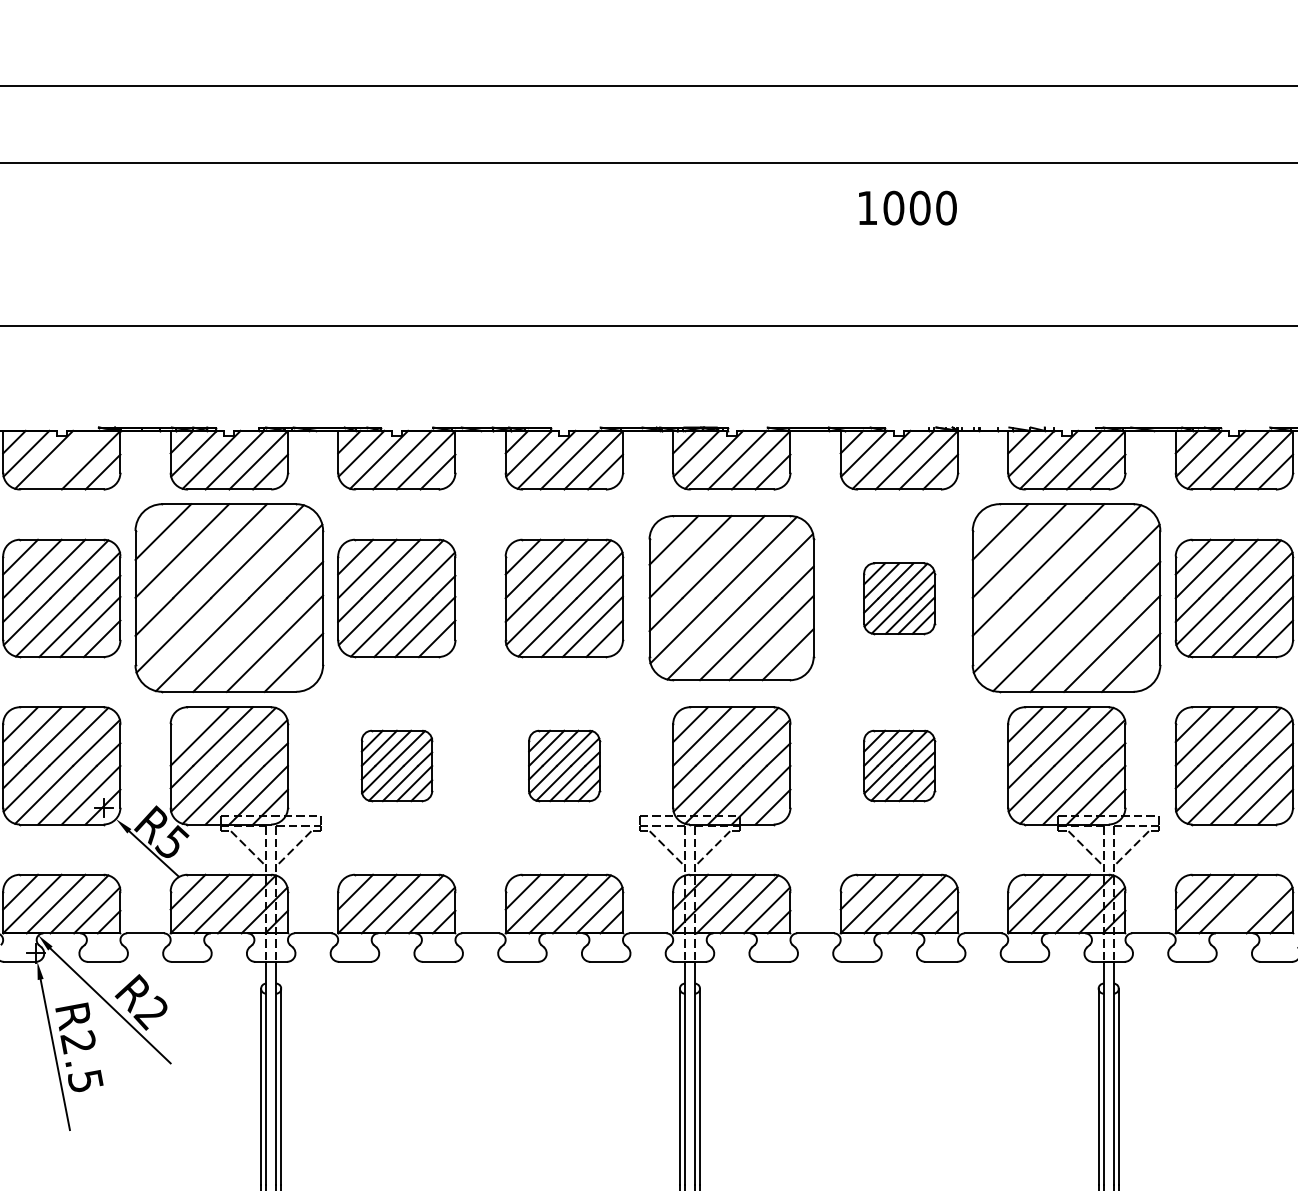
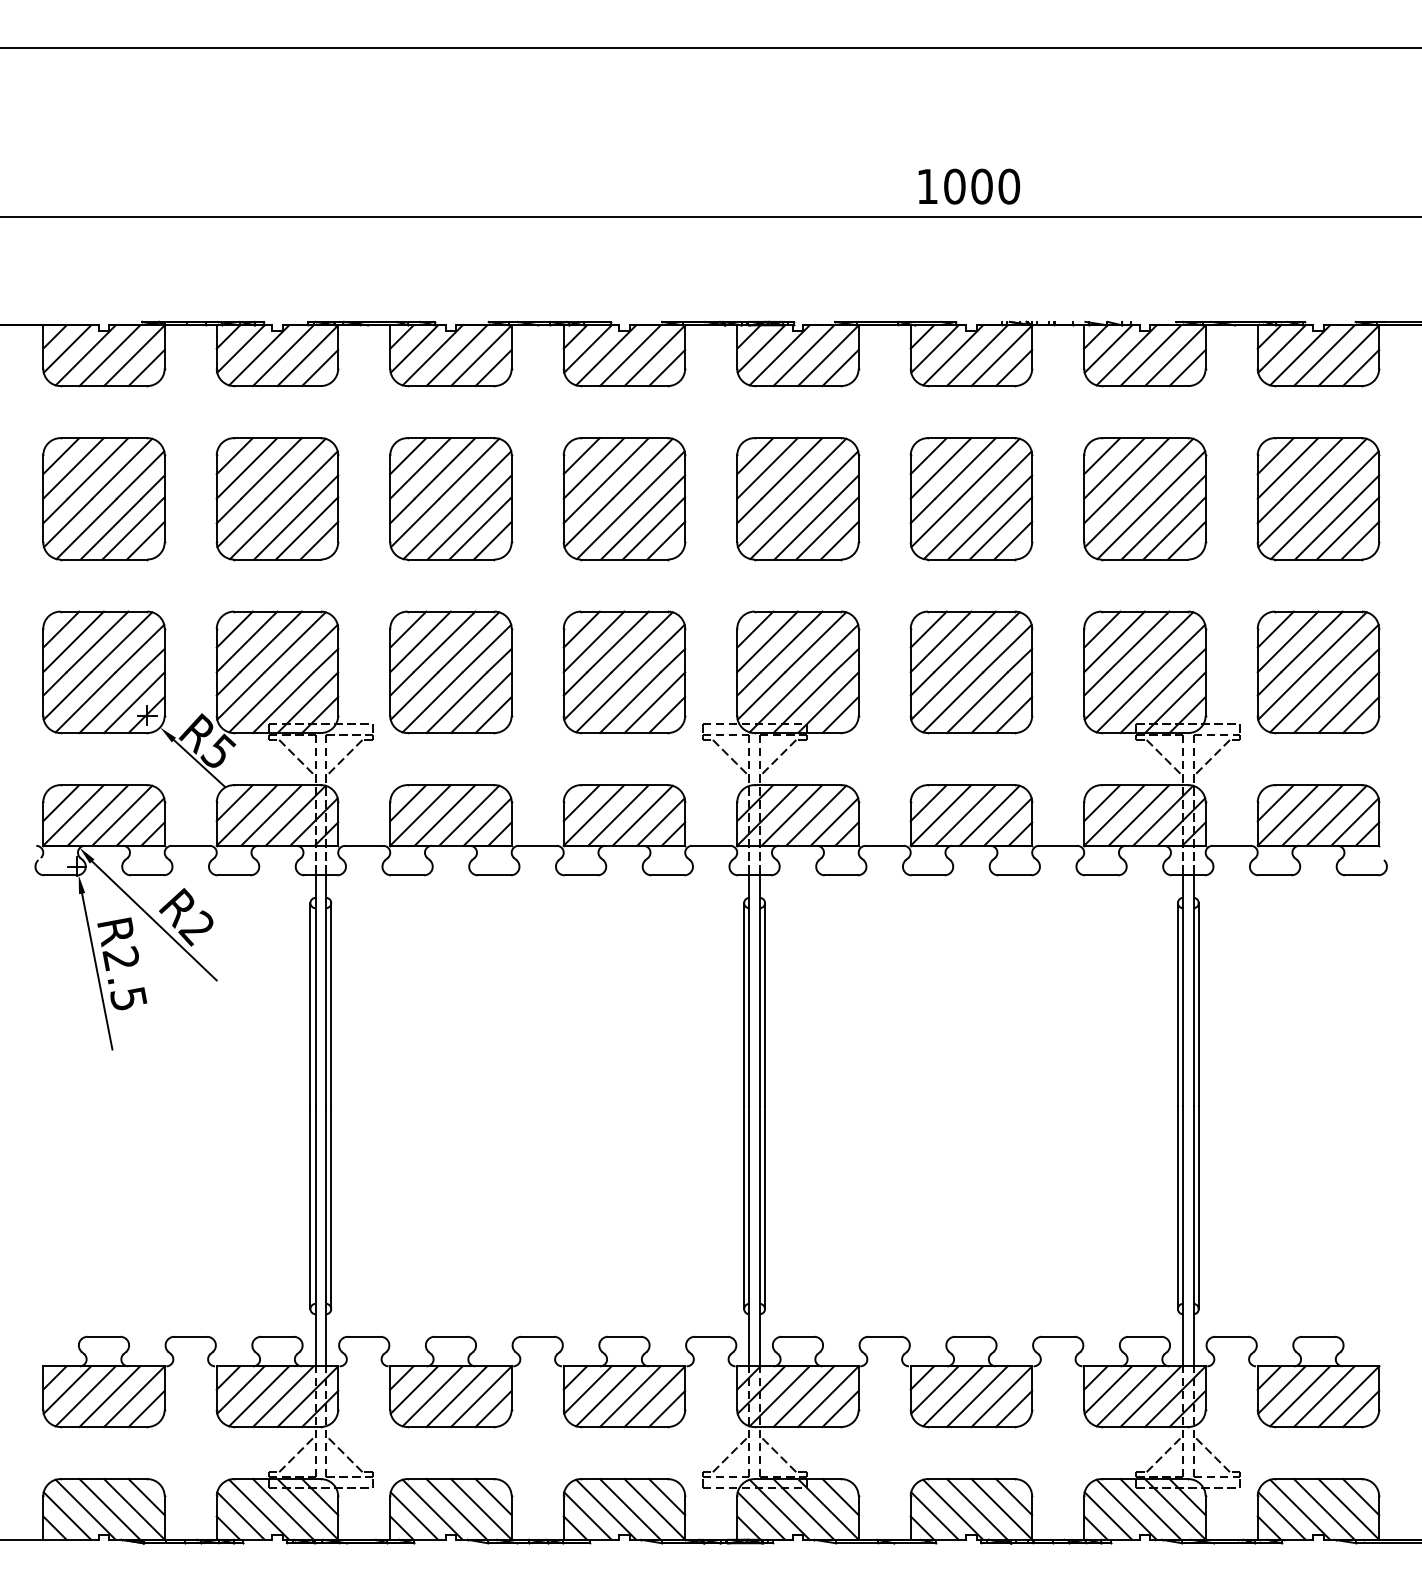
text: (908, 207) -> (969, 186), moved
line: (67, 459) -> (109, 355), added
part: (229, 599) -> (277, 499), size x0.62
part: (732, 599) -> (798, 499), size x0.71
part: (899, 599) -> (971, 499), size x1.67
part: (1067, 599) -> (1145, 499), size x0.62
line: (187, 724) -> (234, 629), added
part: (397, 766) -> (451, 672), size x1.67
part: (564, 766) -> (624, 672), size x1.67
part: (899, 766) -> (971, 672), size x1.67
line: (1251, 904) -> (1336, 815), added

